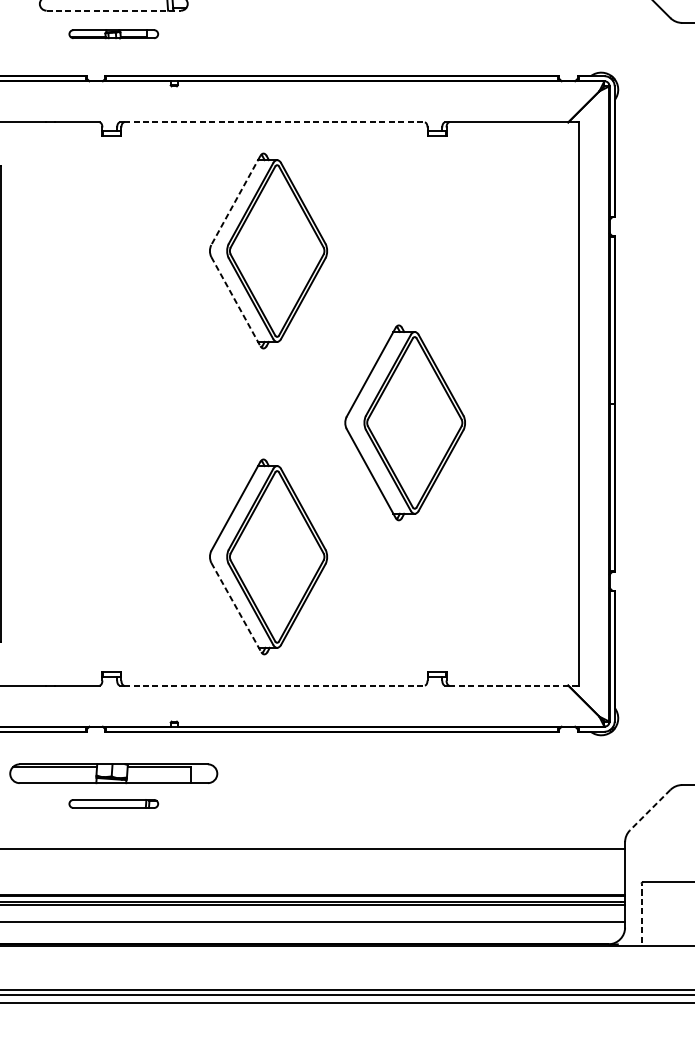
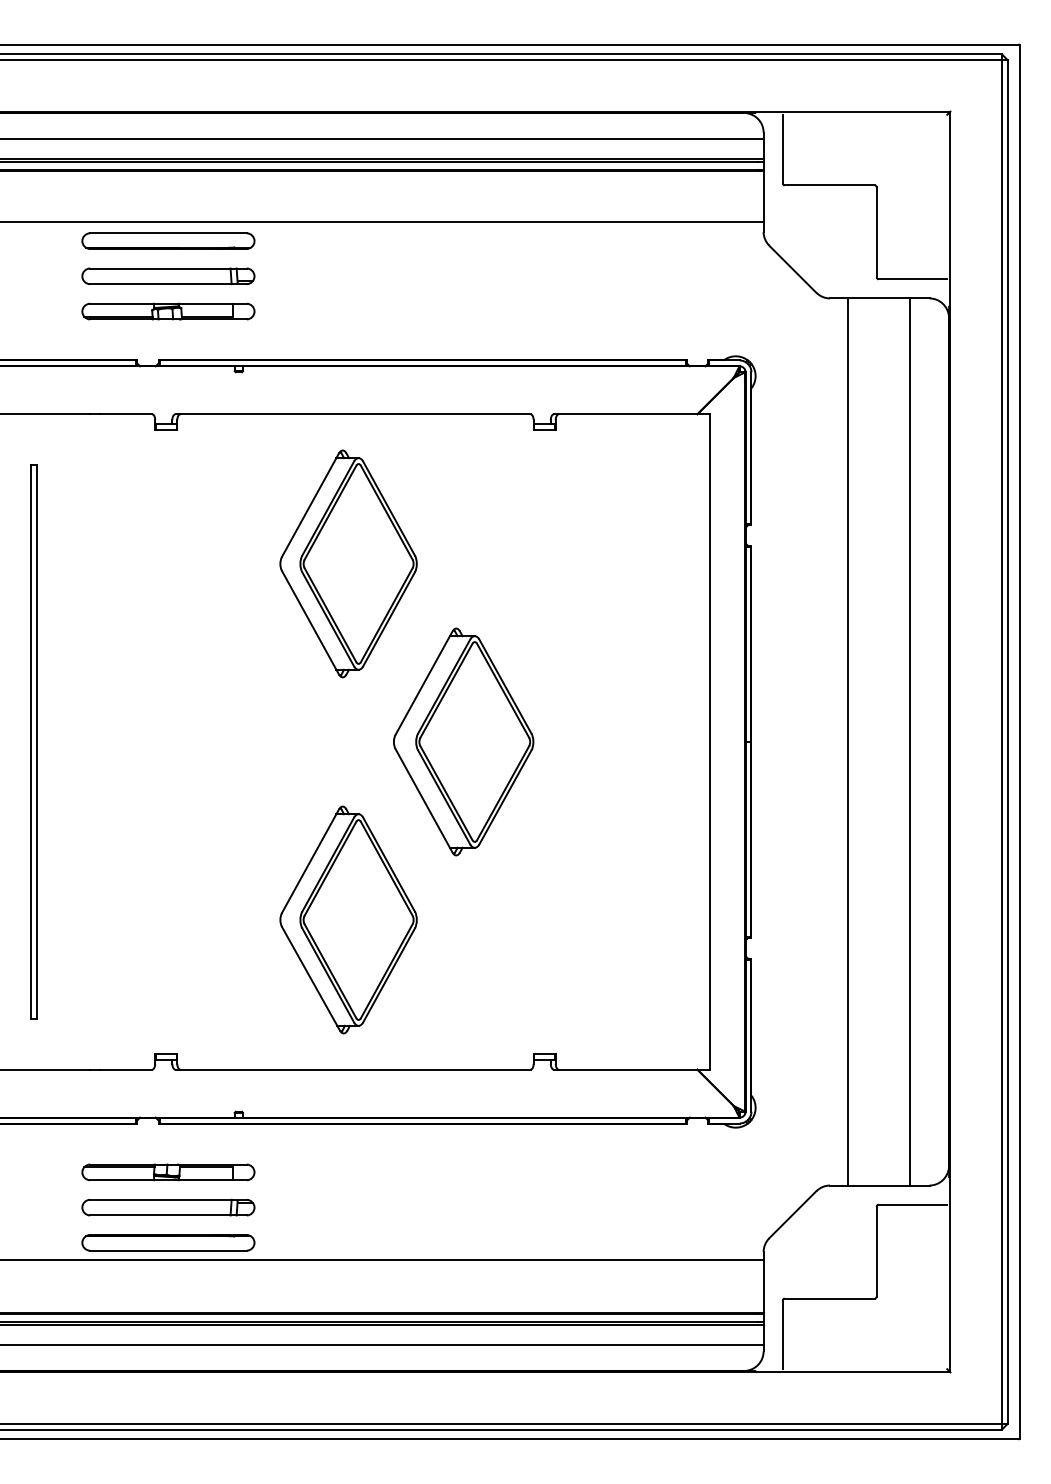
line: (113, 10) -> (168, 284), dashed -> solid
part: (113, 34) -> (168, 311), size x1.67
line: (274, 122) -> (355, 414), dashed -> solid
line: (235, 200) -> (310, 505), dashed -> solid
line: (235, 302) -> (310, 623), dashed -> solid
part: (405, 422) -> (463, 741), moved
line: (236, 608) -> (311, 979), dashed -> solid
line: (274, 685) -> (355, 1069), dashed -> solid
line: (513, 685) -> (633, 1069), dashed -> solid
part: (113, 773) -> (168, 1172), size x0.71
part: (113, 803) -> (168, 1207), size x1.67
line: (649, 810) -> (792, 1215), dashed -> solid
part: (113, 833) -> (168, 1242), added
line: (641, 913) -> (782, 1334), dashed -> solid

